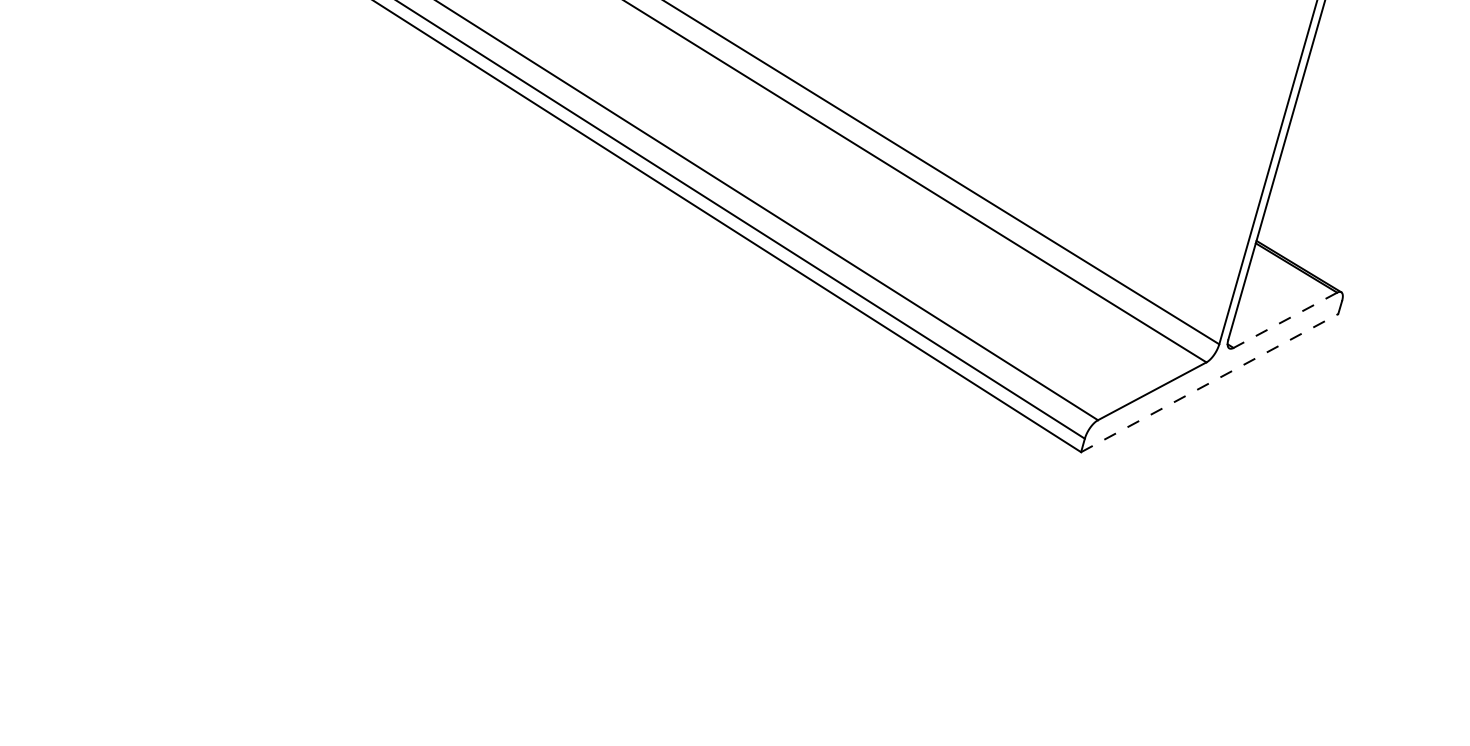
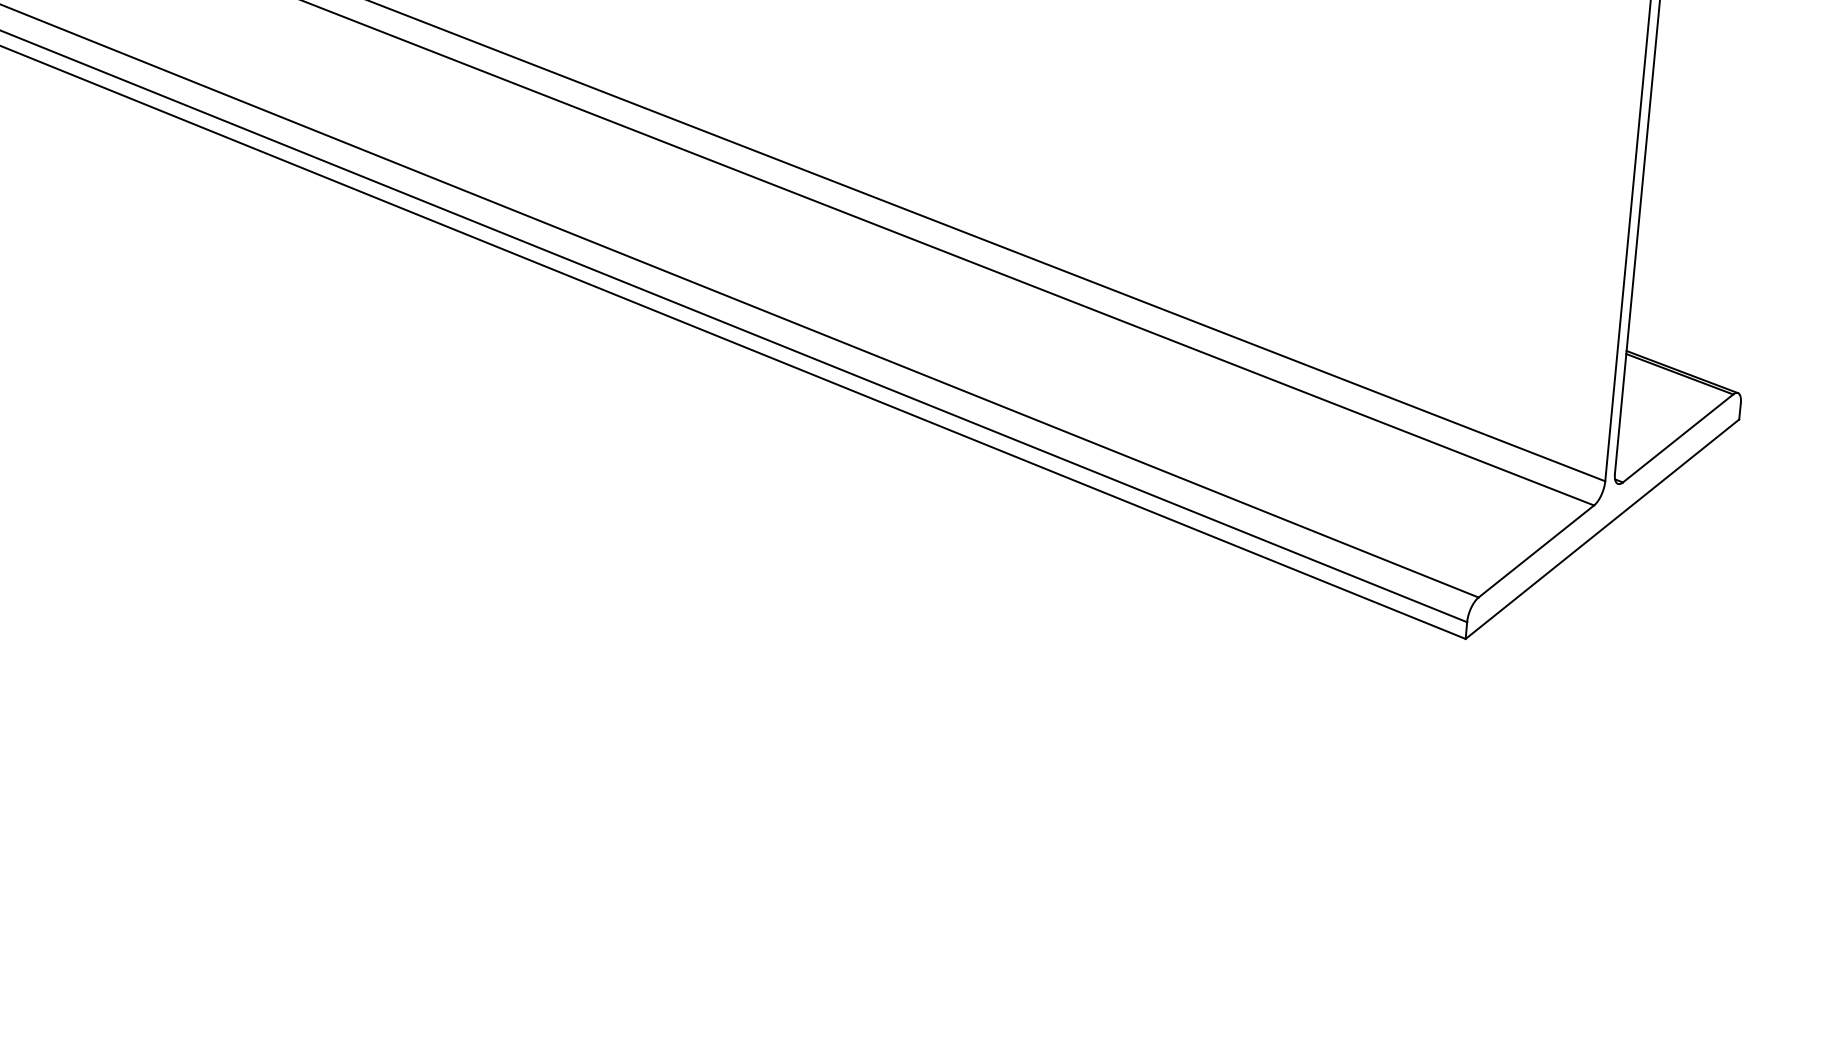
line: (1285, 320) -> (1678, 438), dashed -> solid
line: (1209, 382) -> (1602, 528), dashed -> solid

